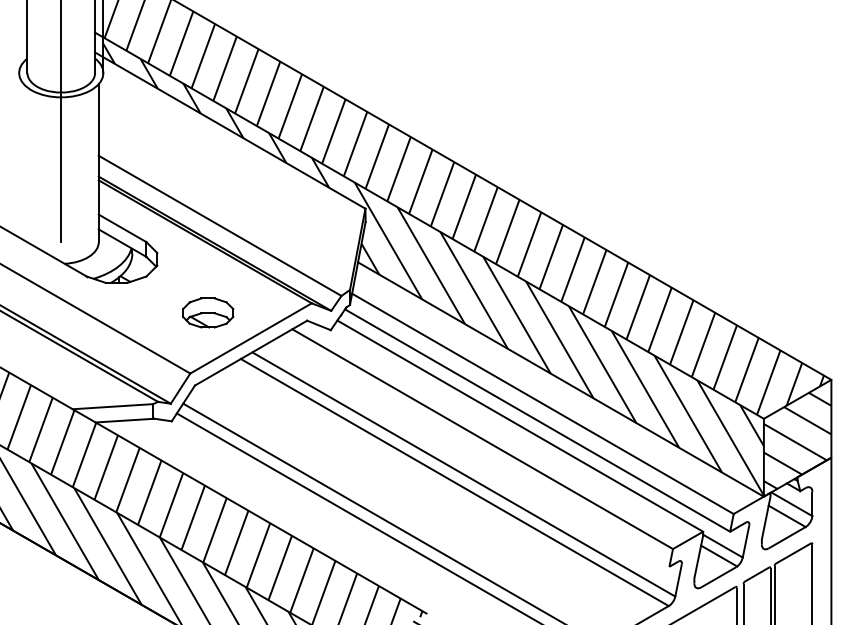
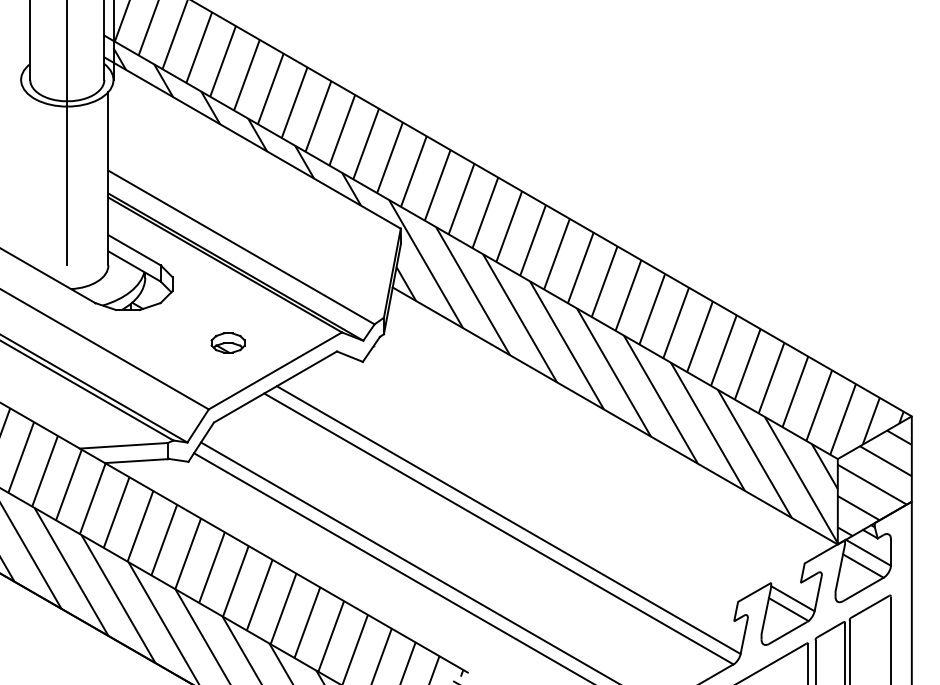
part: (207, 312) -> (227, 342), size x0.6
line: (542, 403) -> (595, 442), removed
line: (537, 420) -> (589, 460), removed
line: (520, 425) -> (570, 466), removed
line: (482, 438) -> (529, 480), removed

